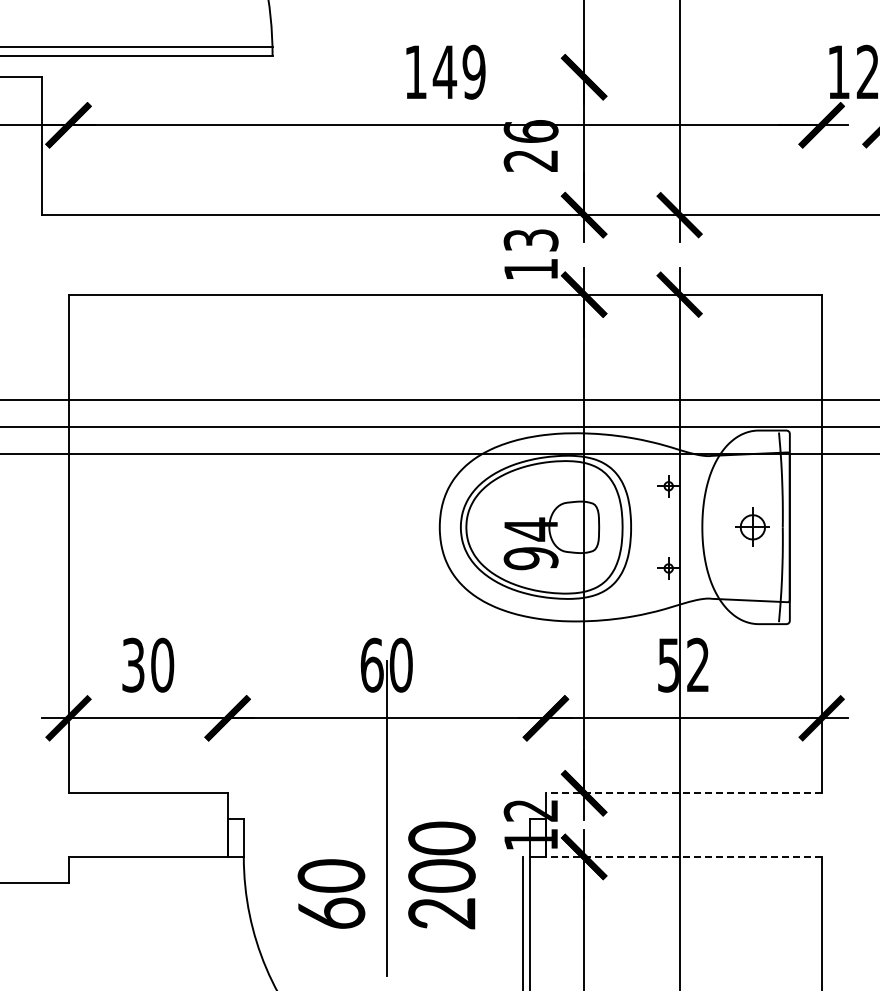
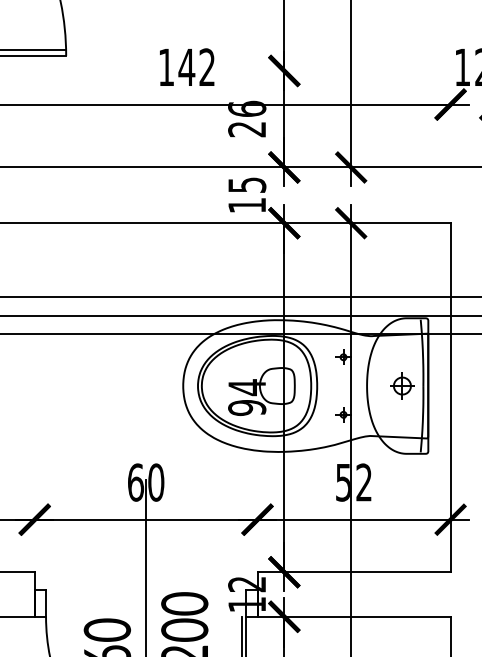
text: (473, 71) -> (206, 66), 149 -> 142
text: (530, 240) -> (246, 185), 13 -> 15
line: (683, 793) -> (353, 572), dashed -> solid
line: (683, 856) -> (353, 616), dashed -> solid

